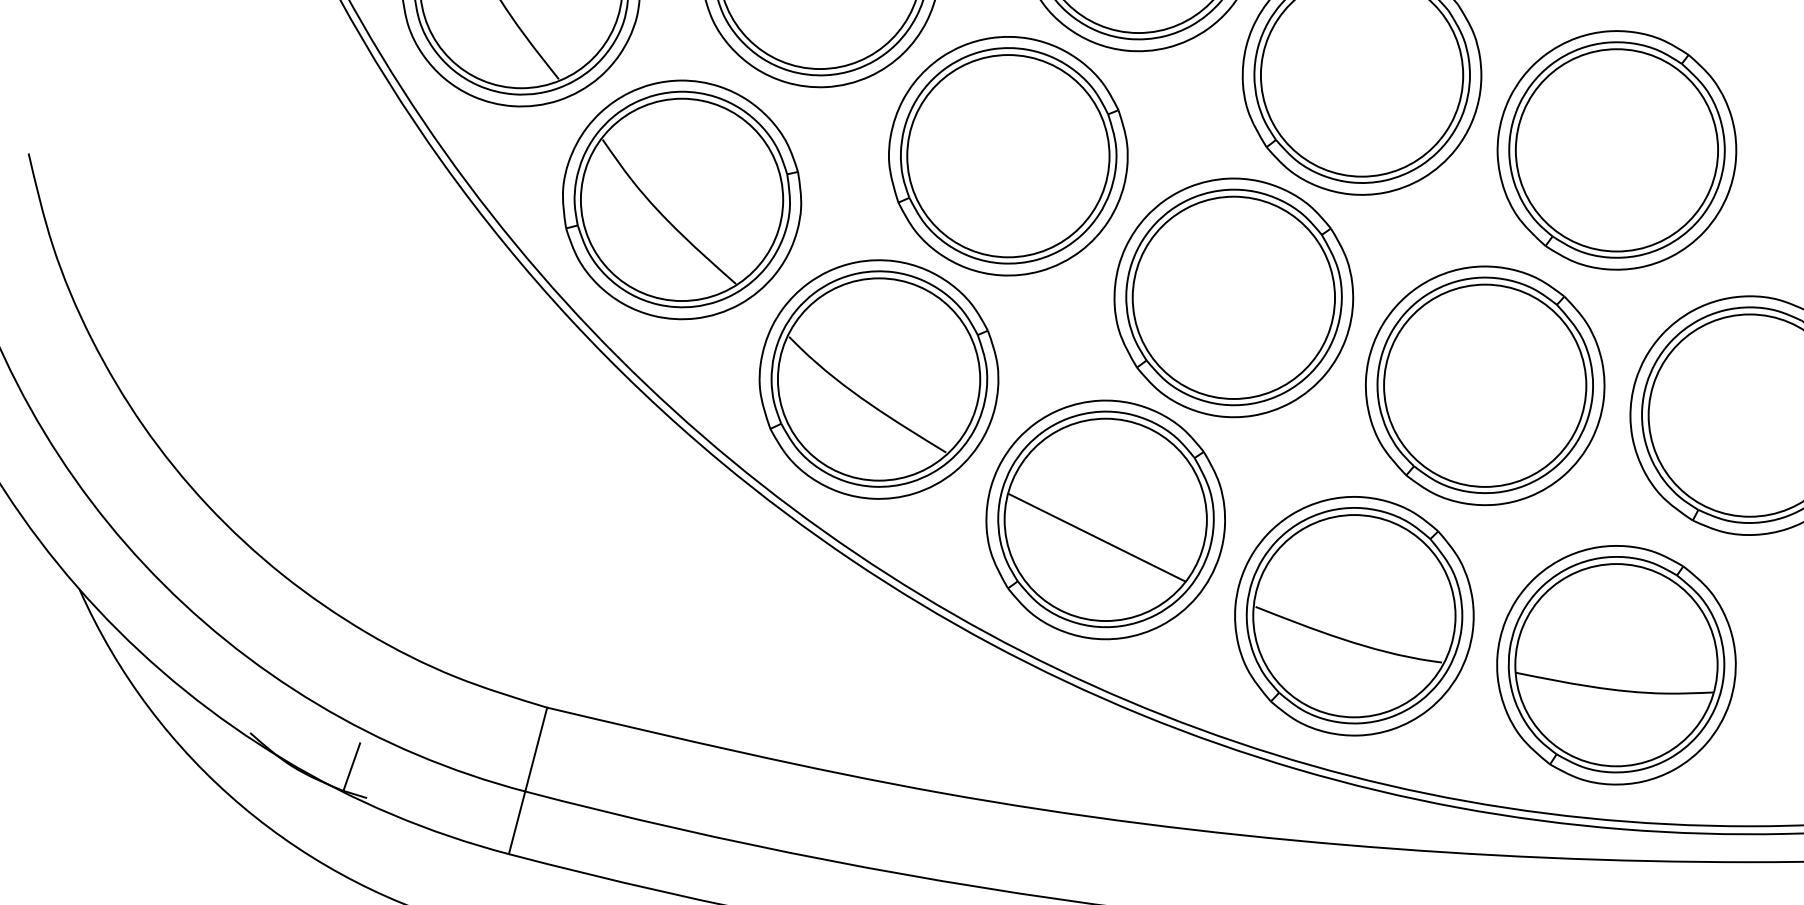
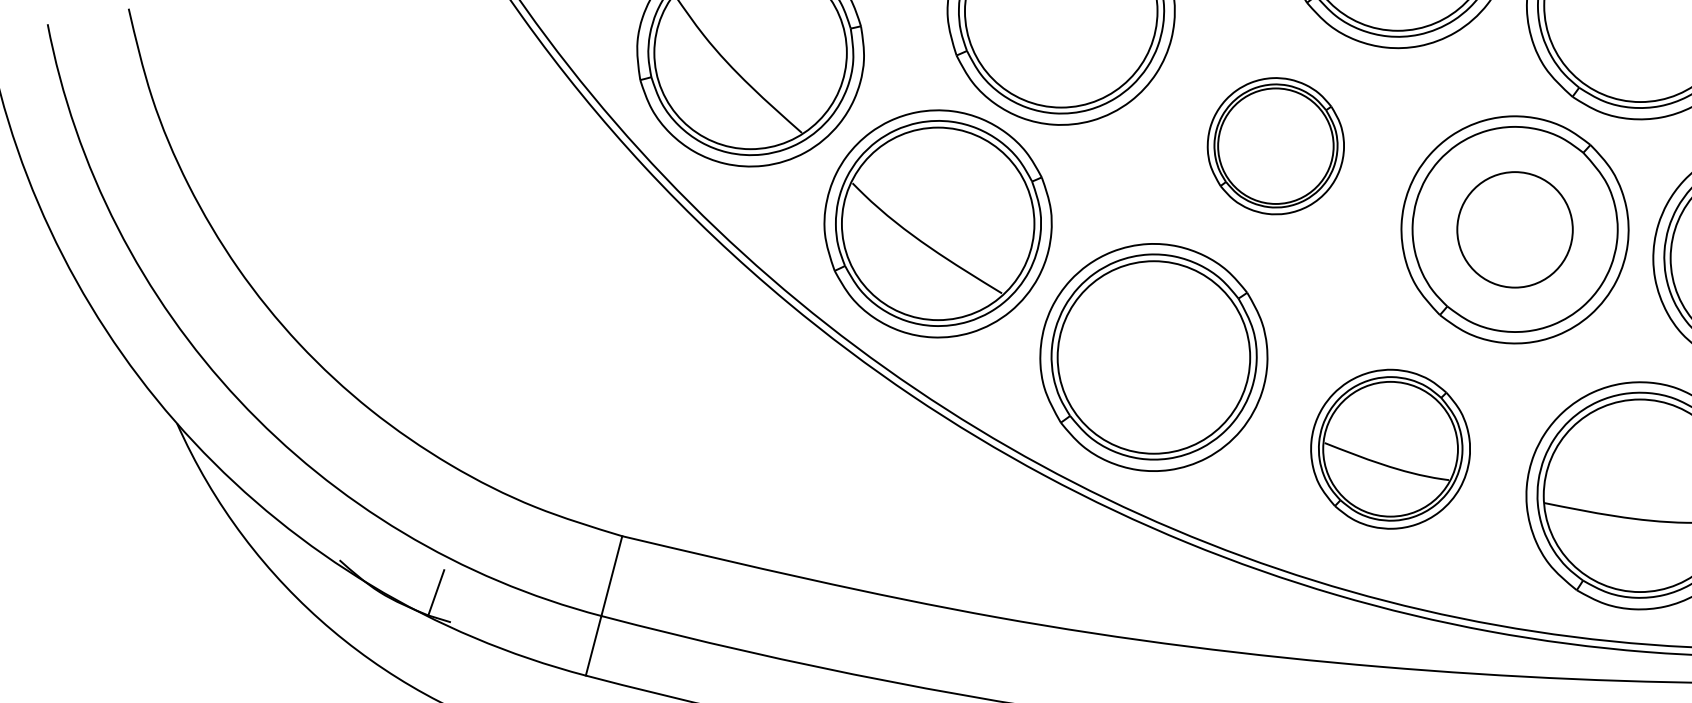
part: (1233, 297) -> (1275, 145), size x0.6
circle: (1485, 385) -> (1515, 229), size x0.6
line: (1097, 537) -> (1146, 374), removed
part: (1354, 616) -> (1390, 449), size x0.7

